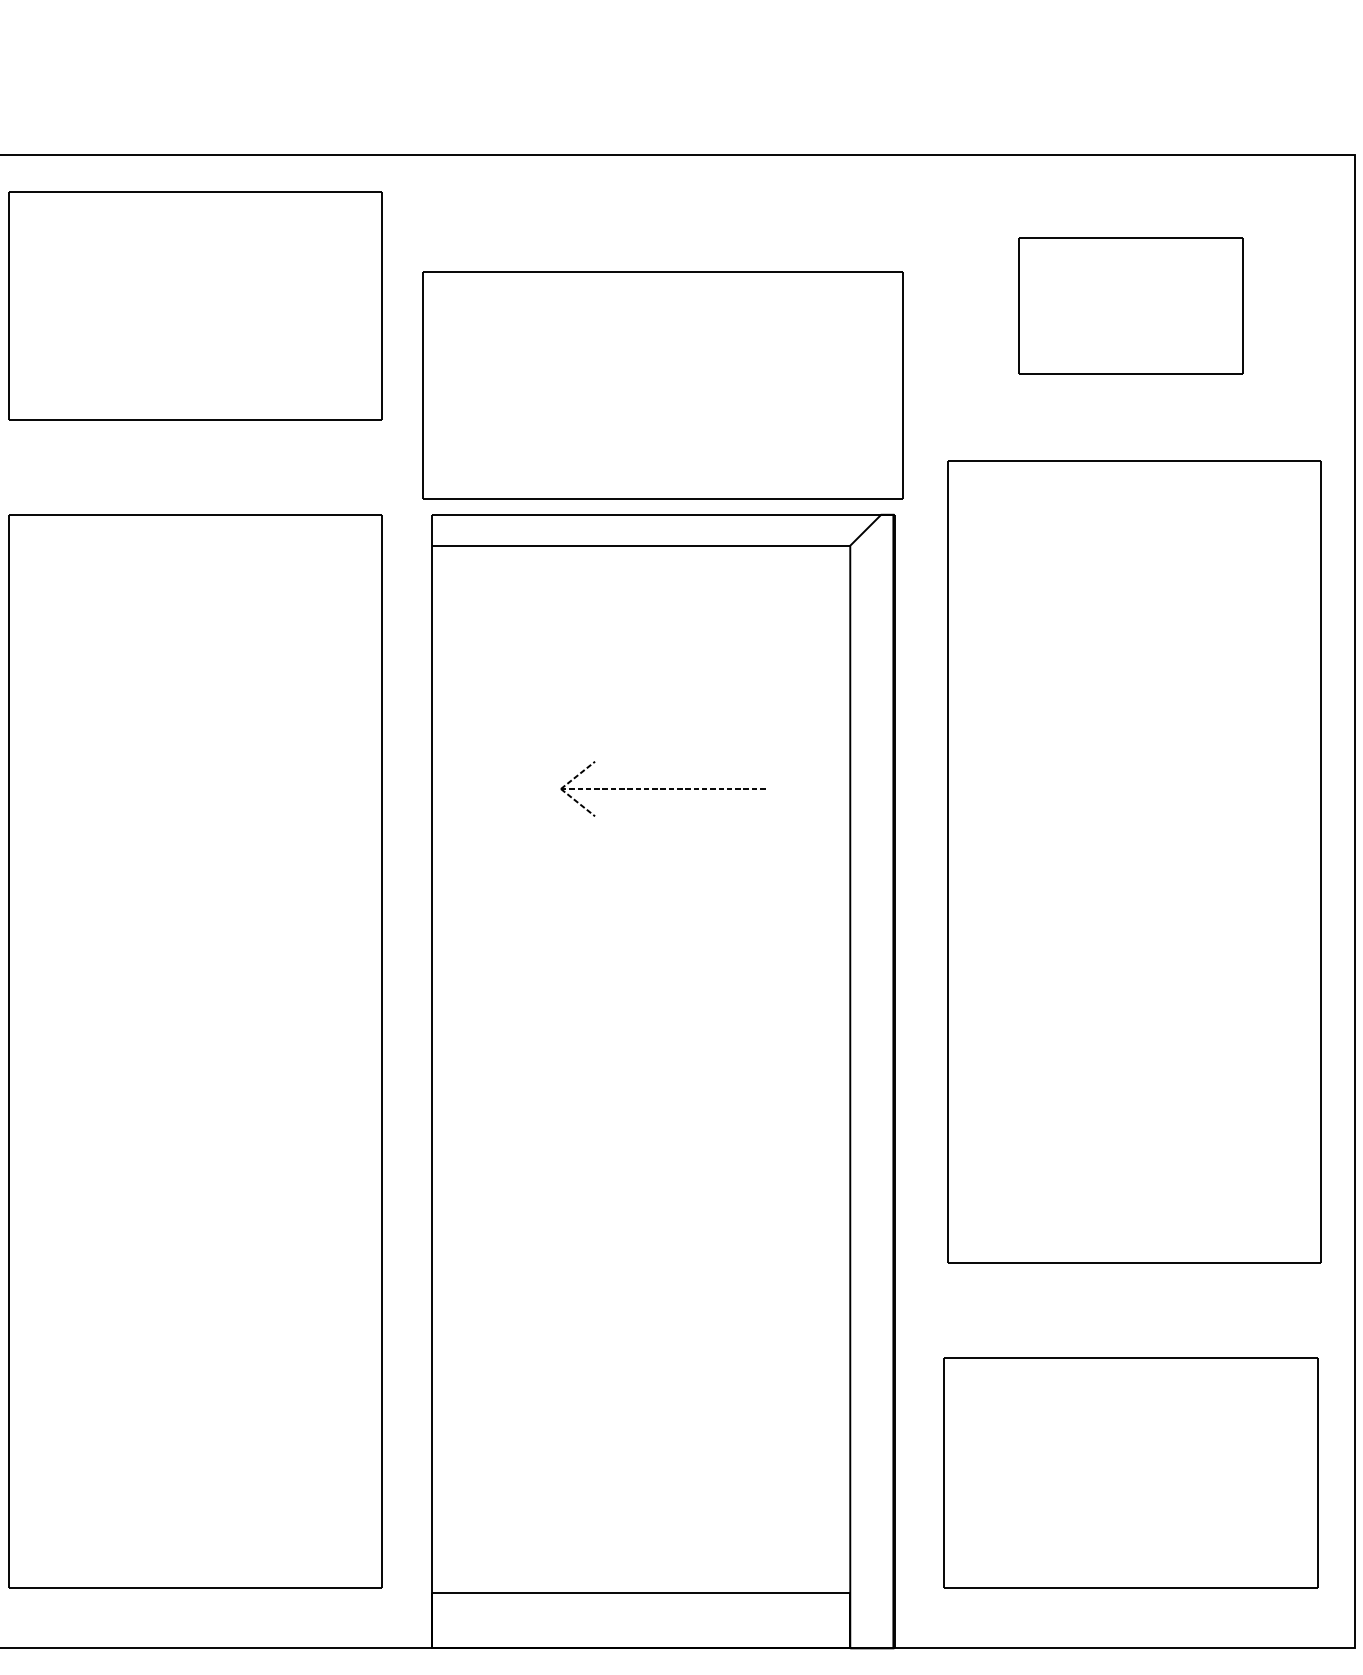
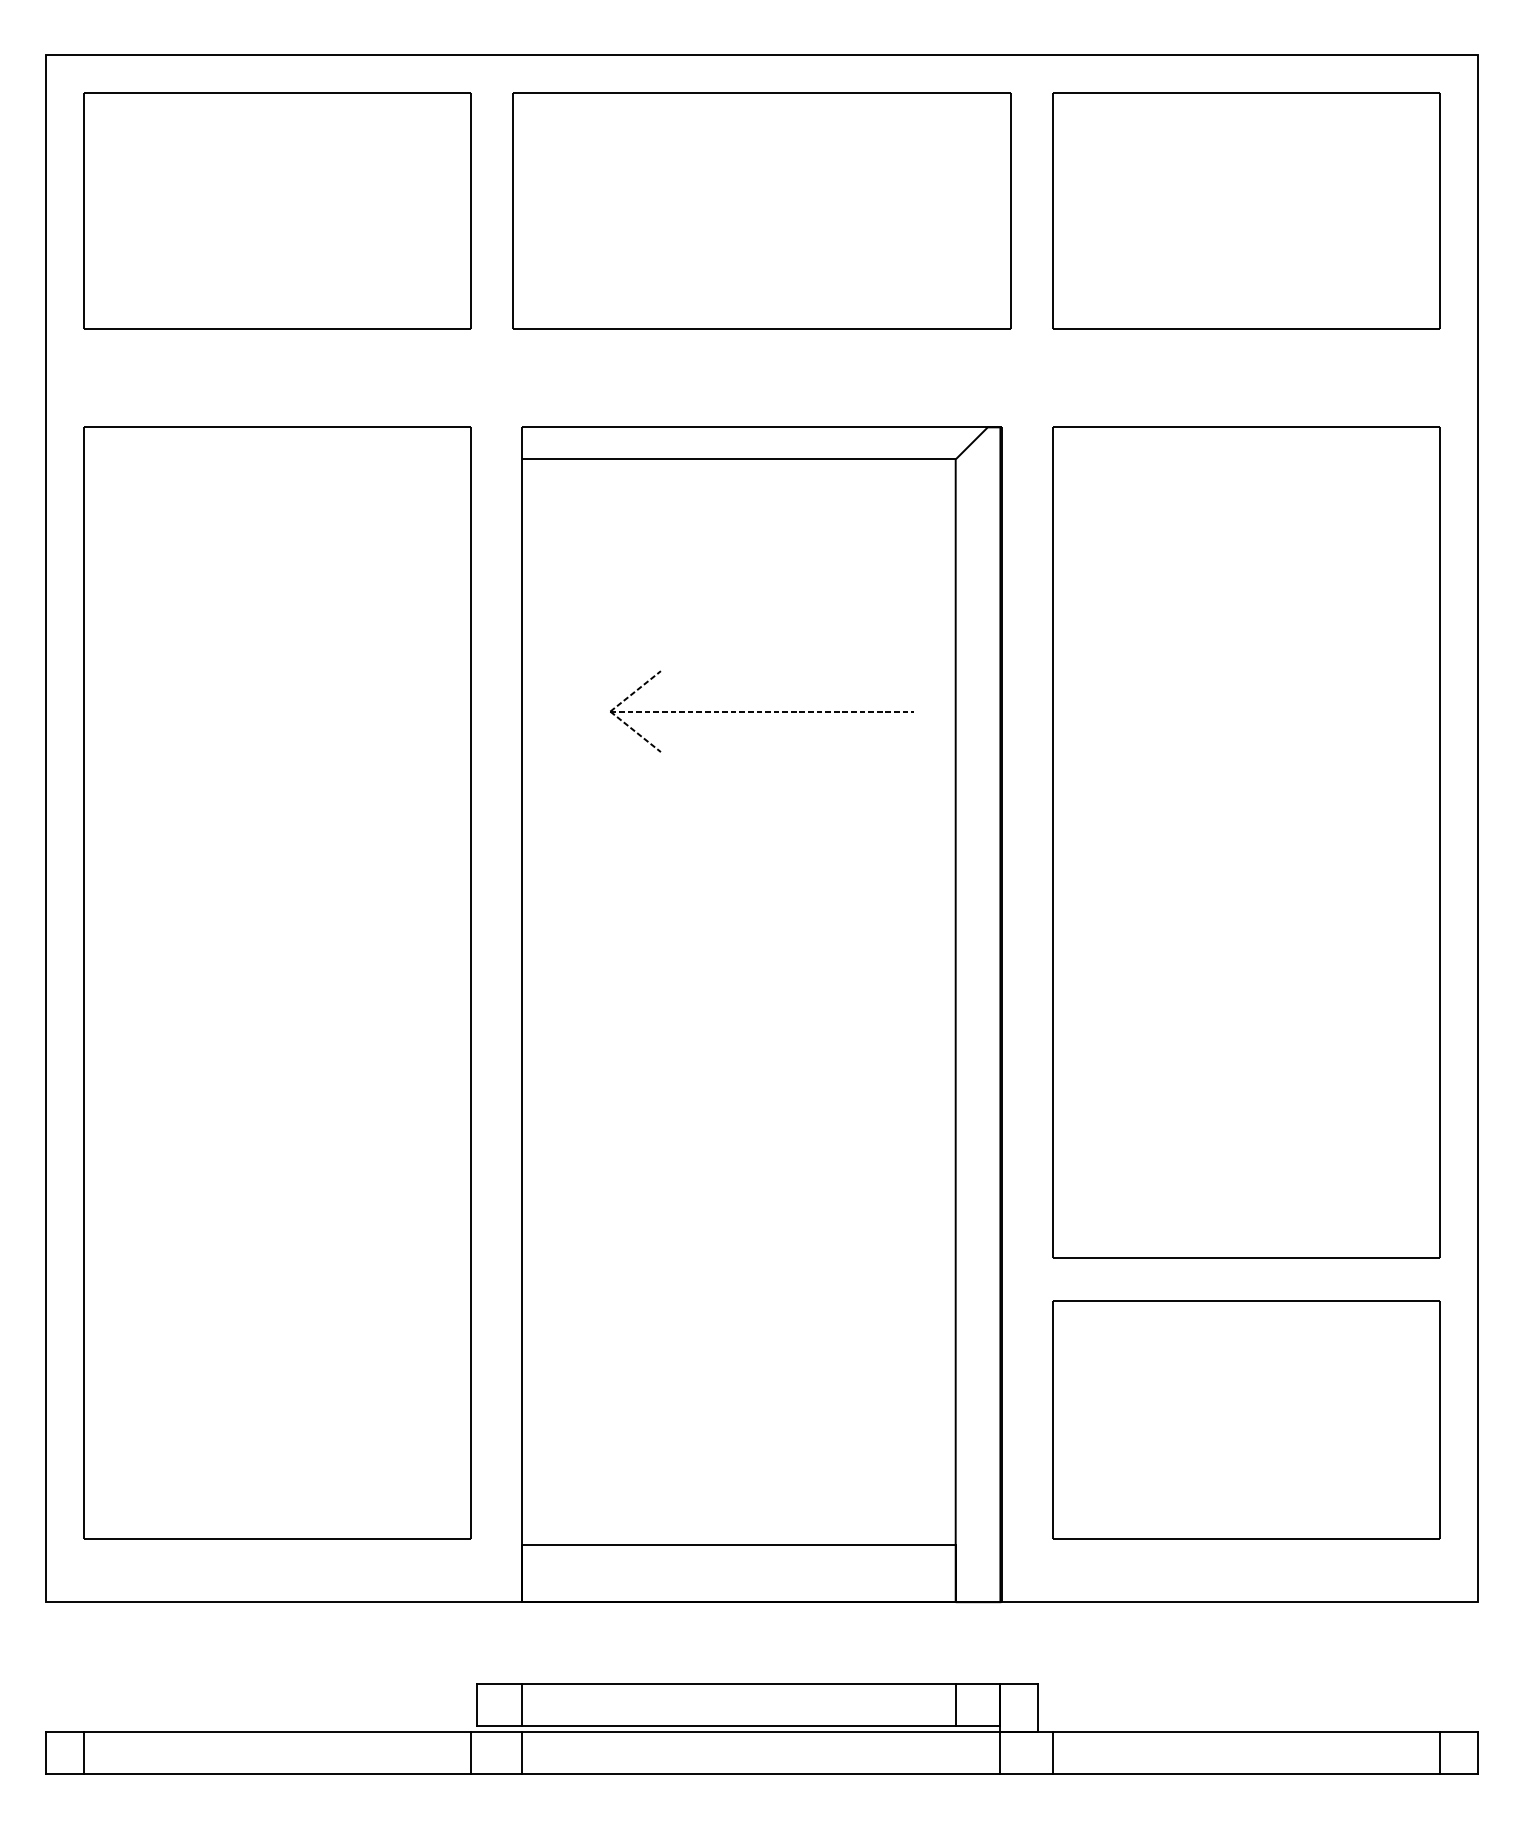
part: (1130, 305) -> (1246, 210), size x1.67
part: (662, 384) -> (761, 210), moved
part: (662, 788) -> (761, 711), size x1.43
part: (1134, 861) -> (1246, 842), moved

